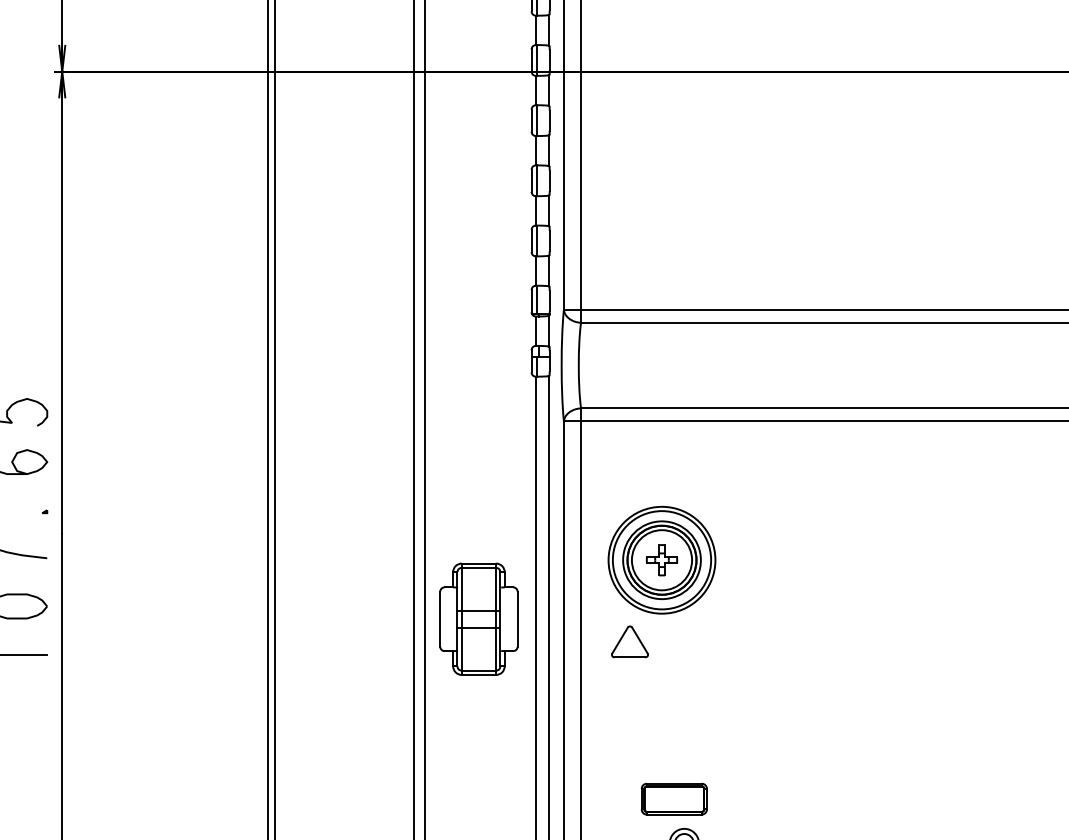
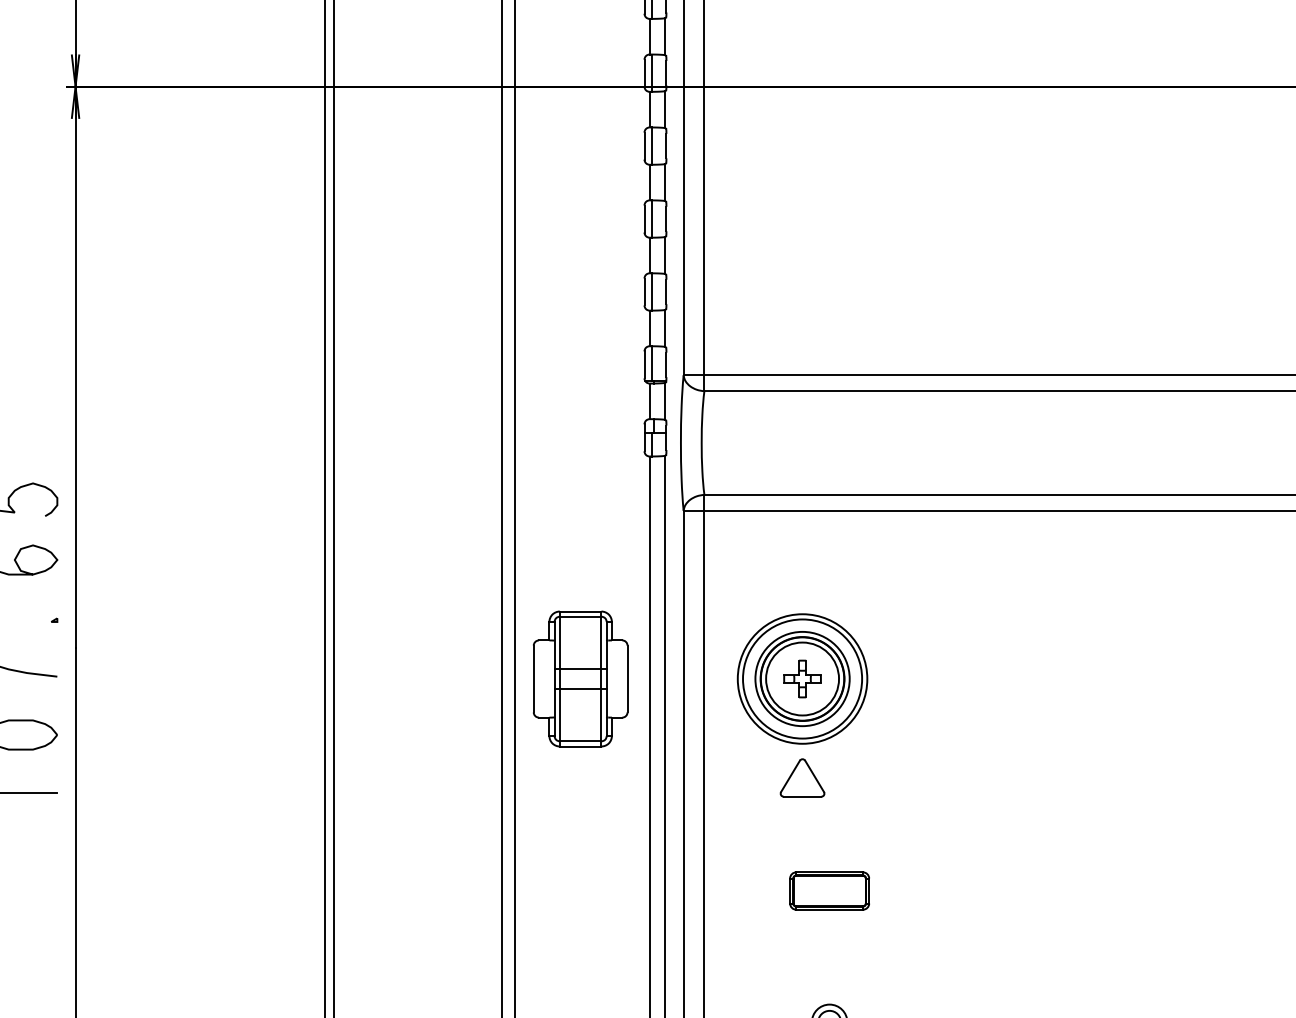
part: (478, 618) -> (580, 678), moved
part: (629, 641) -> (801, 777), moved
part: (673, 798) -> (828, 890), moved

